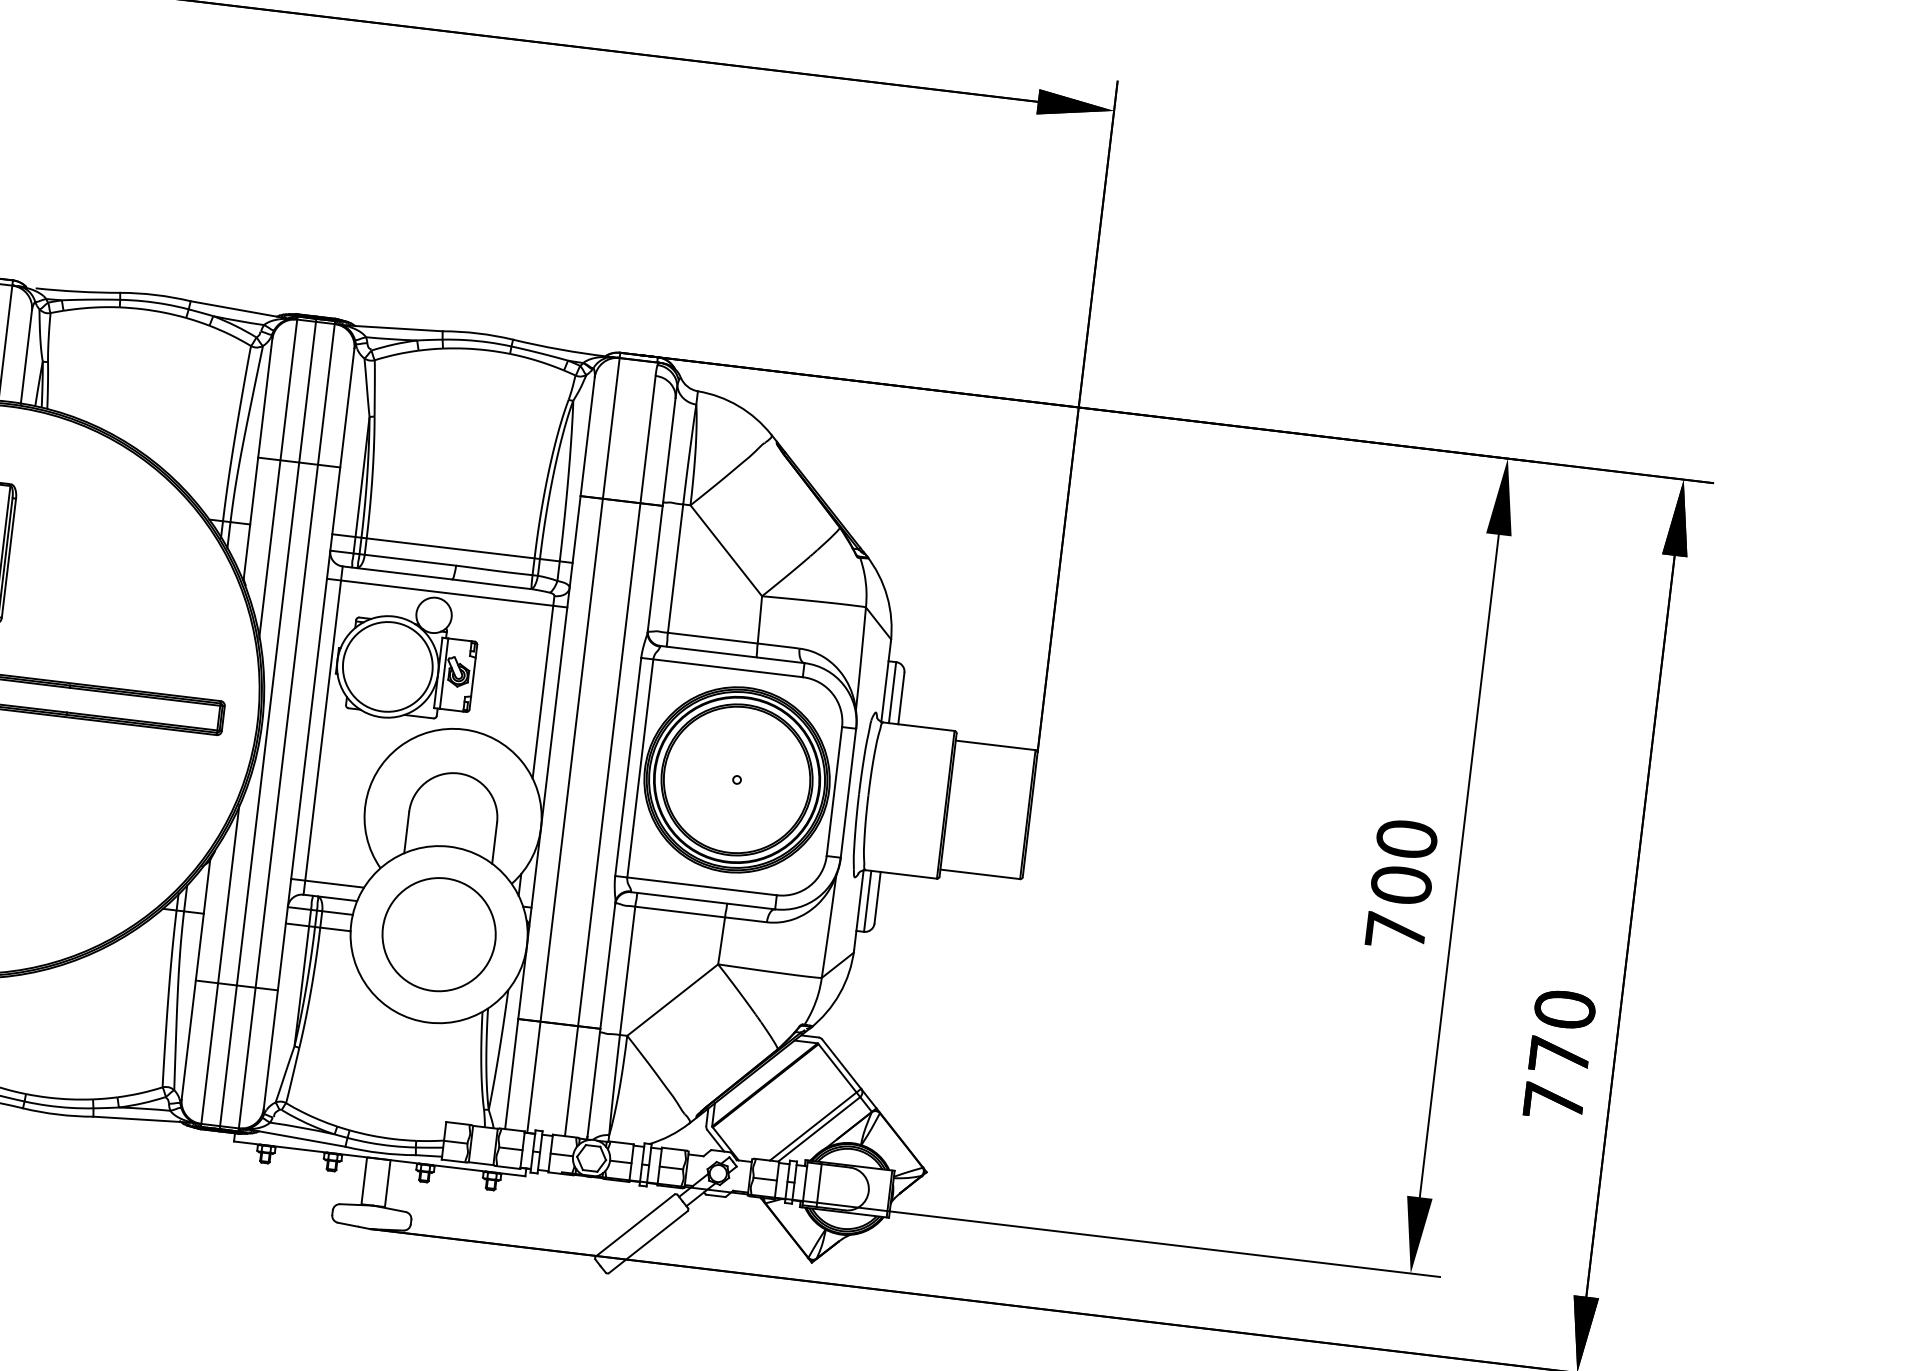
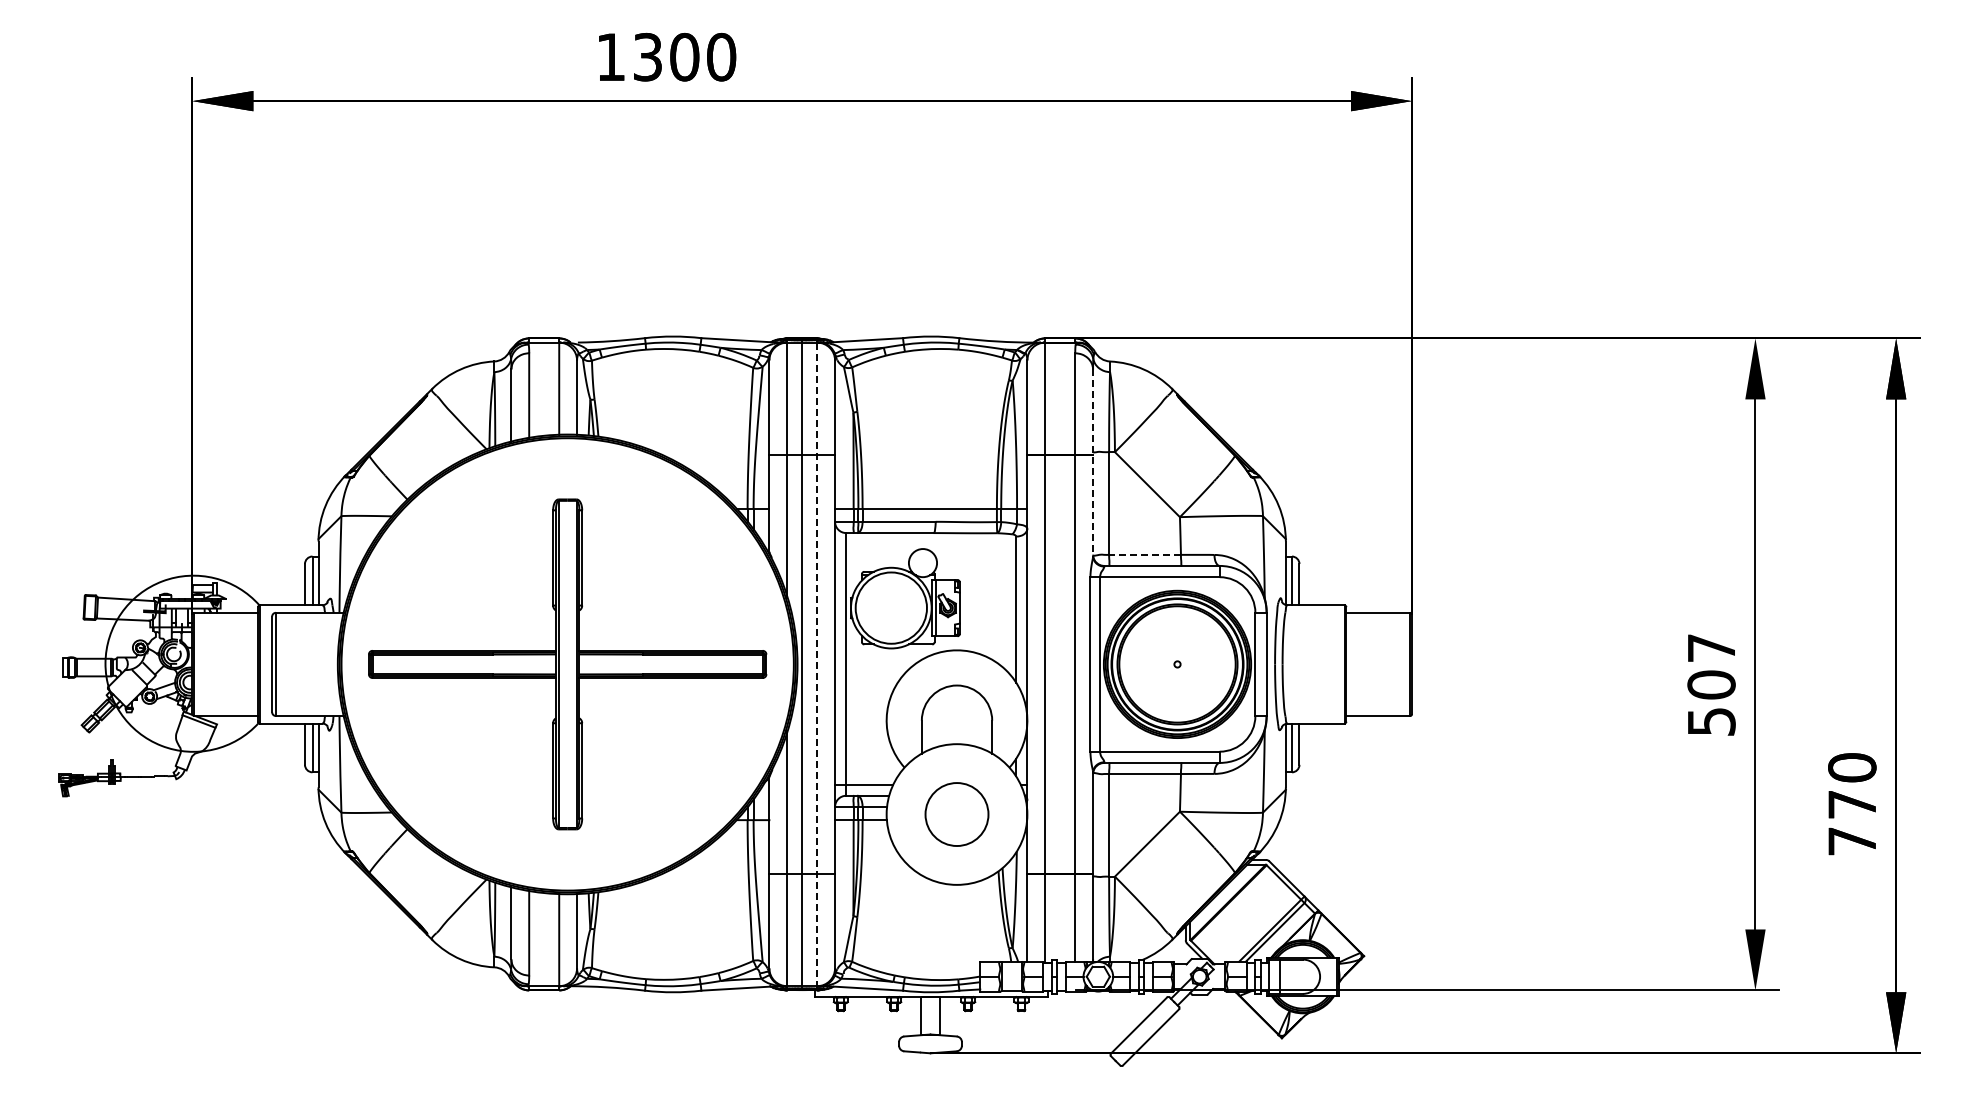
line: (662, 516) -> (1093, 463), solid -> dashed
line: (447, 593) -> (931, 544), removed
line: (713, 637) -> (1145, 554), solid -> dashed
line: (287, 726) -> (817, 664), solid -> dashed
text: (1401, 884) -> (1711, 684), 700 -> 507
circle: (438, 934) -> (956, 814), size x0.7

